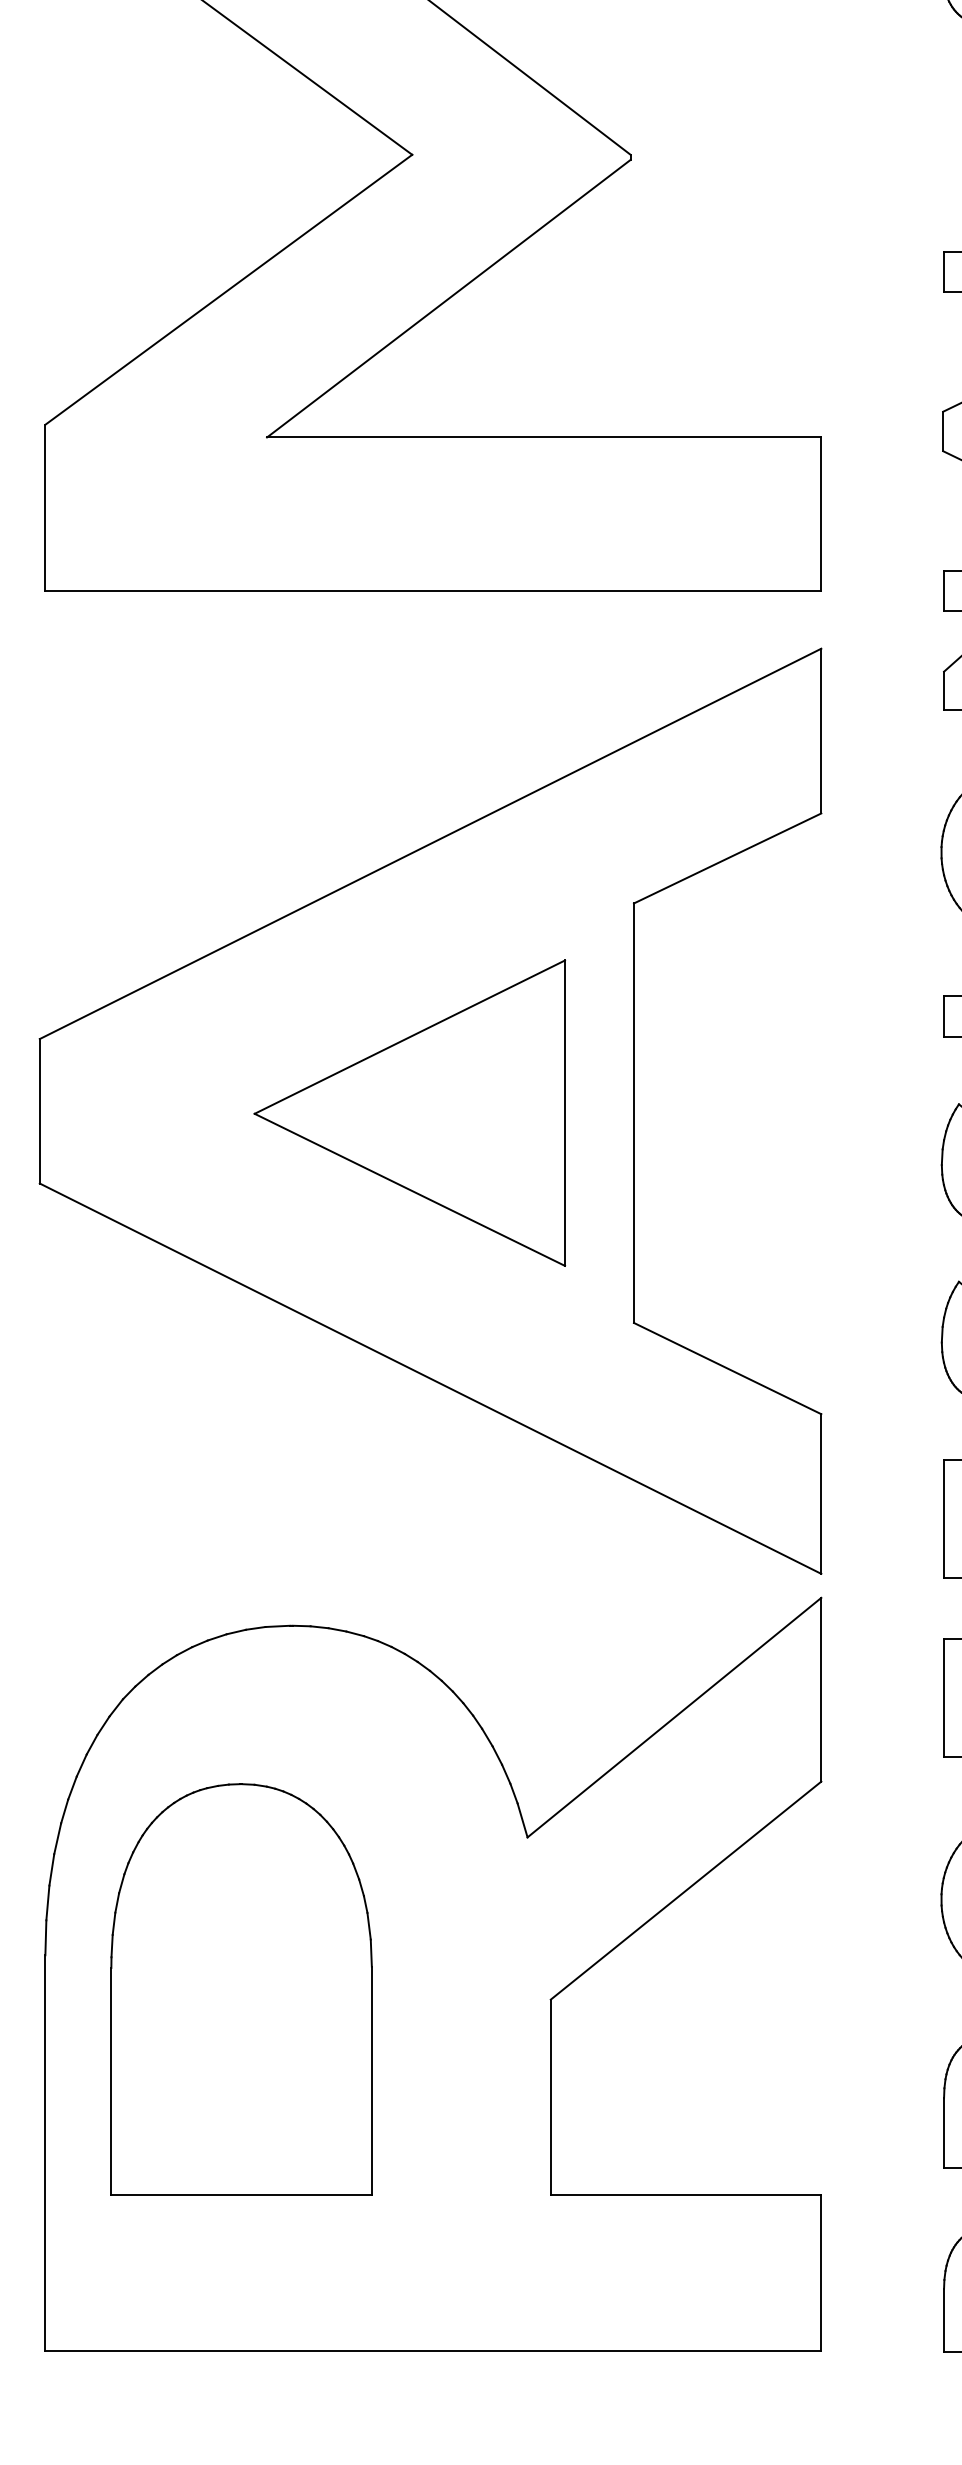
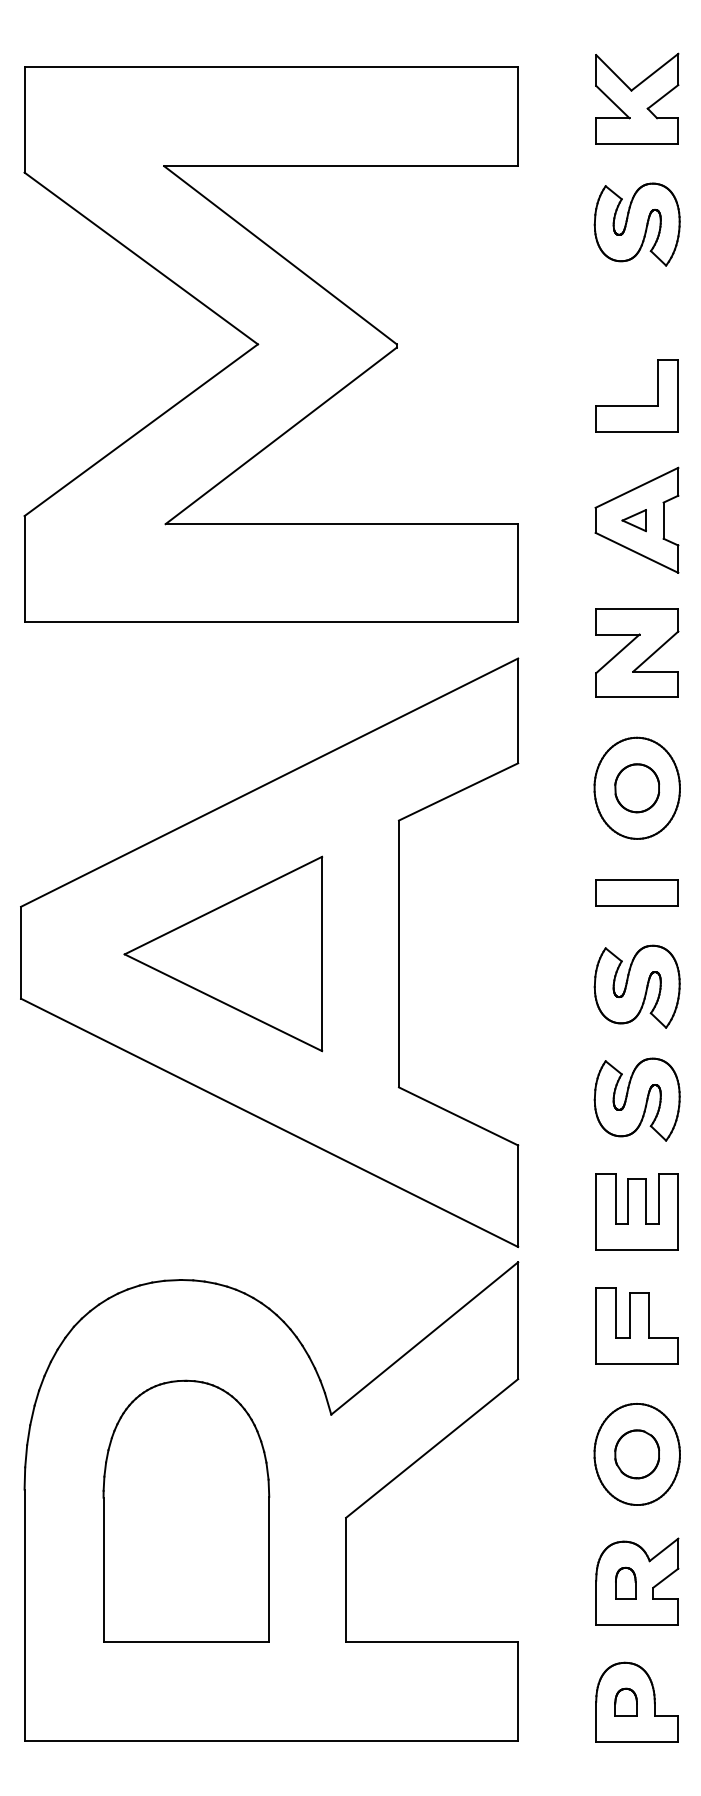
part: (409, 1112) -> (223, 953), moved
part: (241, 1988) -> (186, 1510), moved

